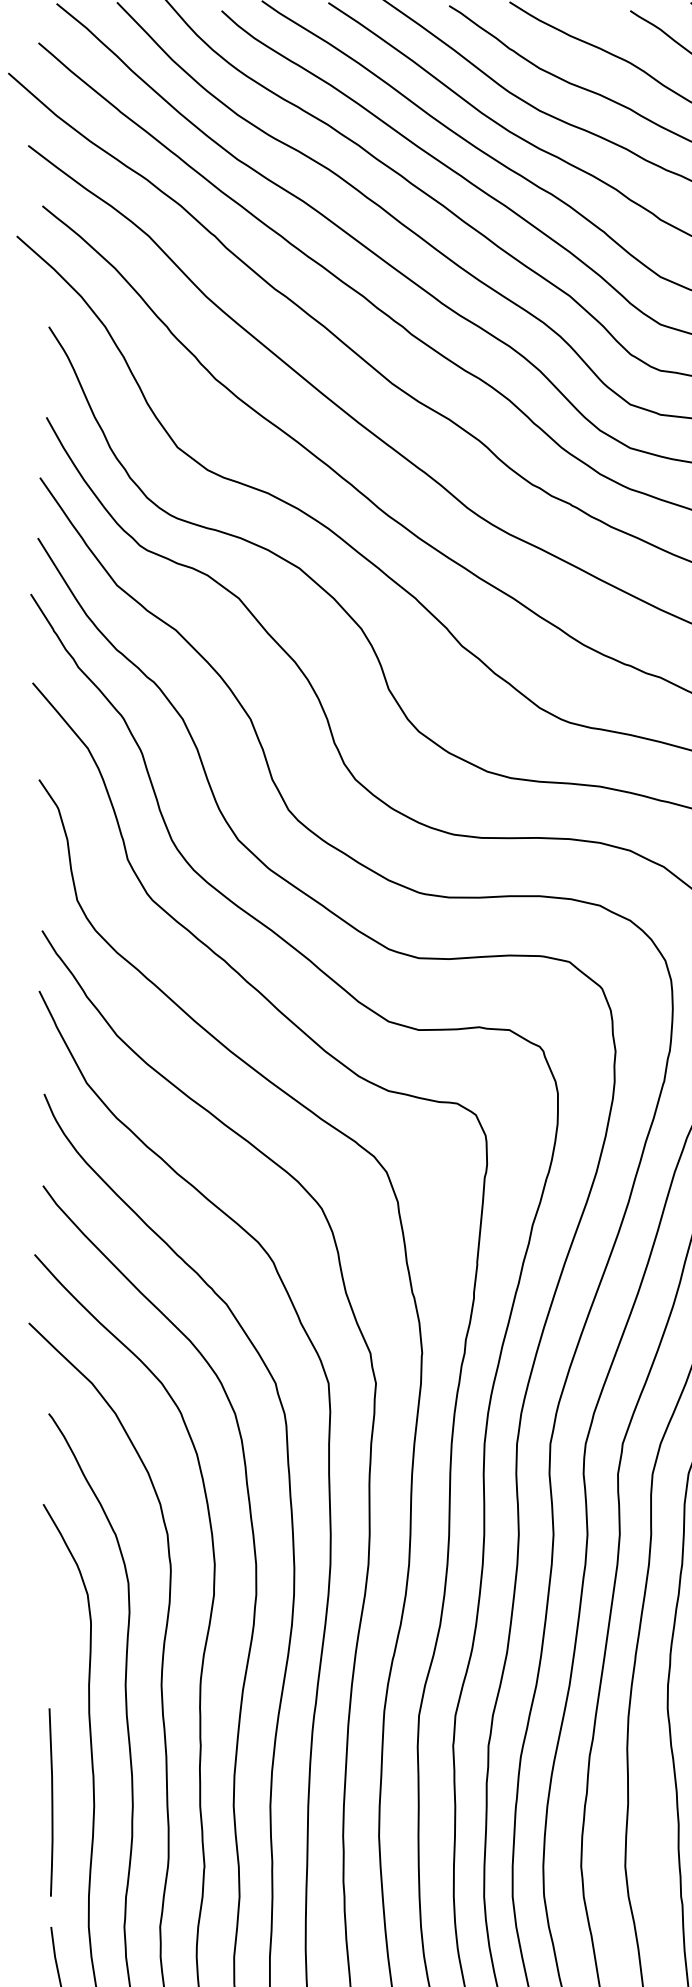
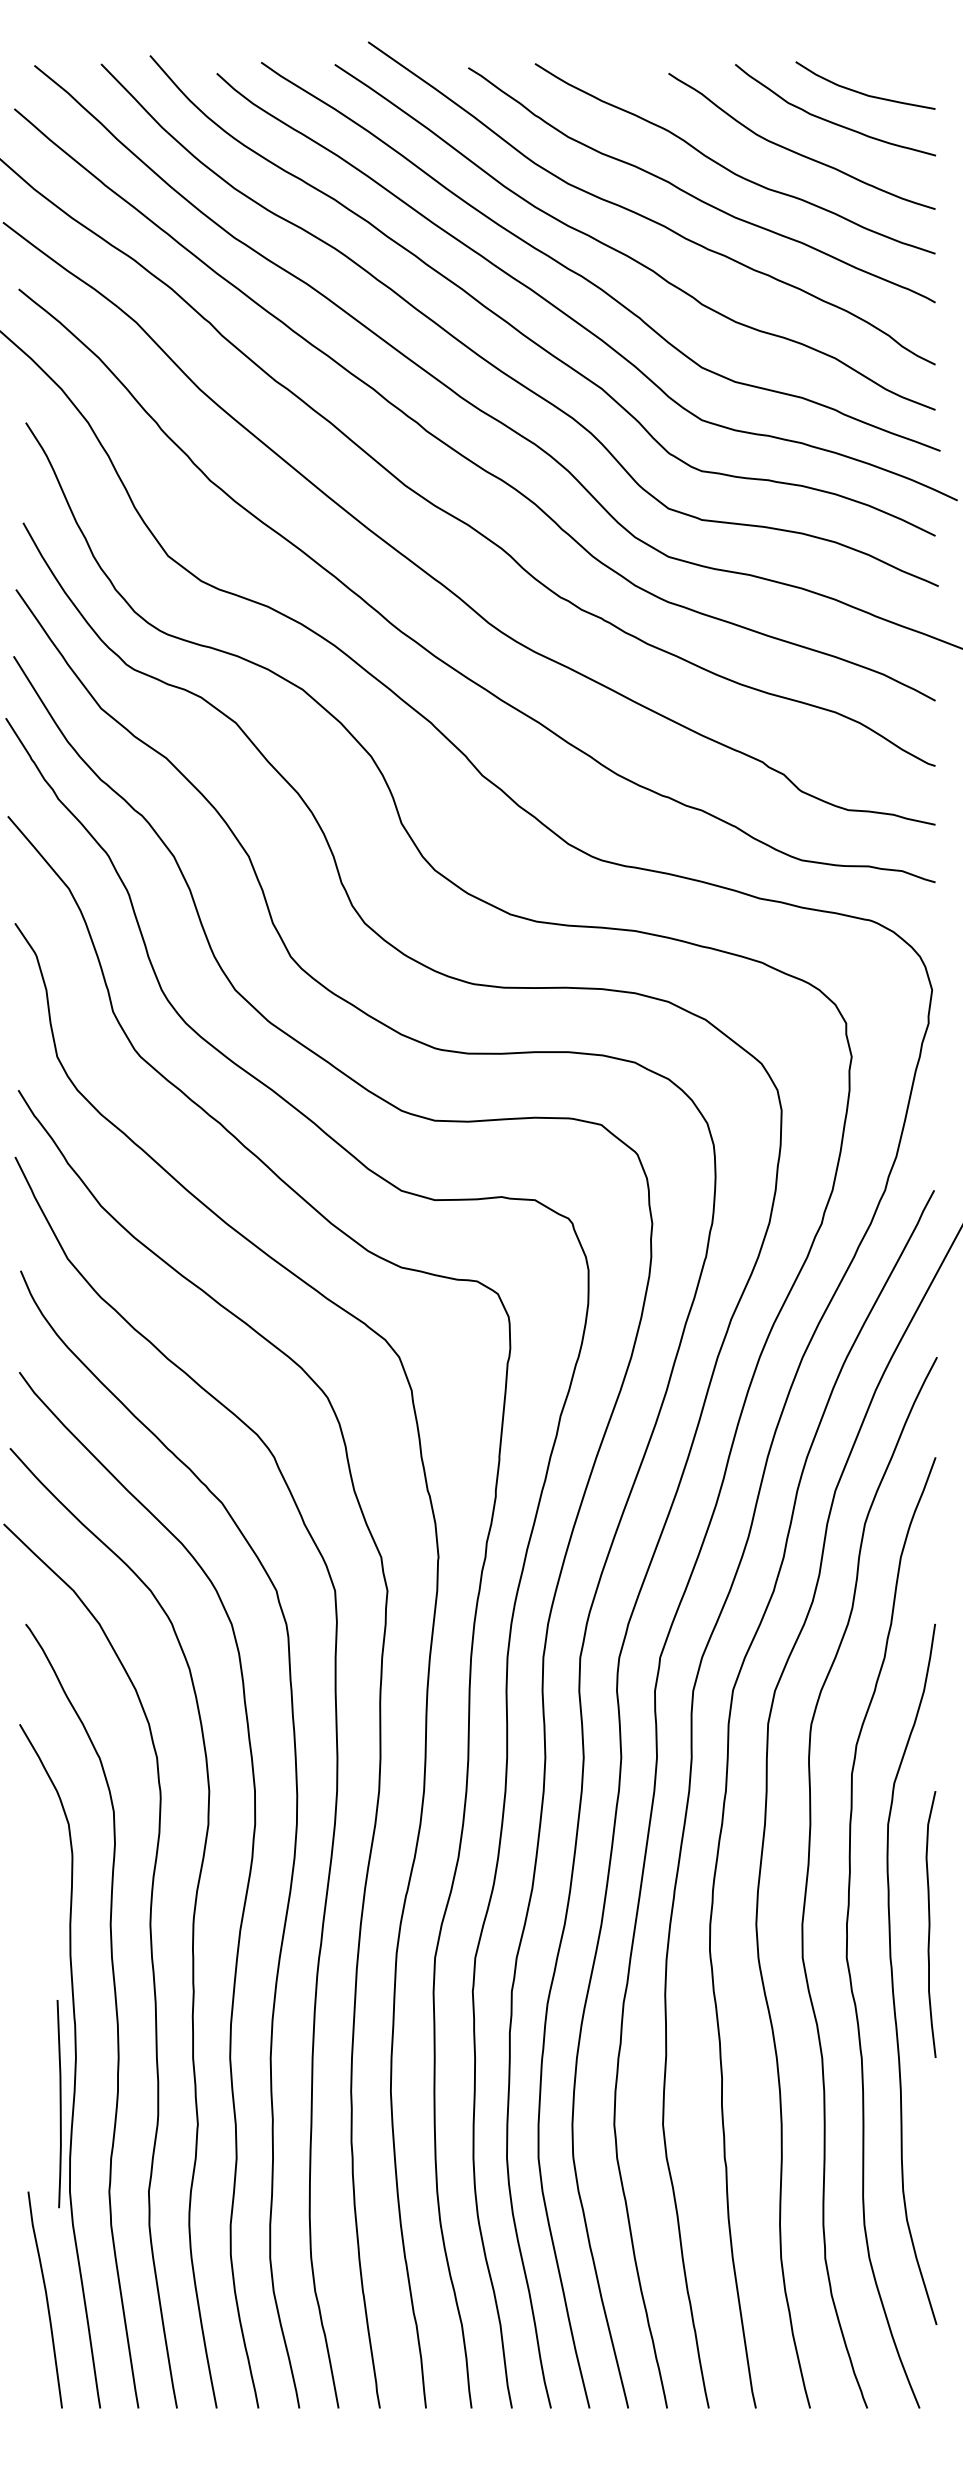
curve: (51, 1802) -> (59, 2104), moved

